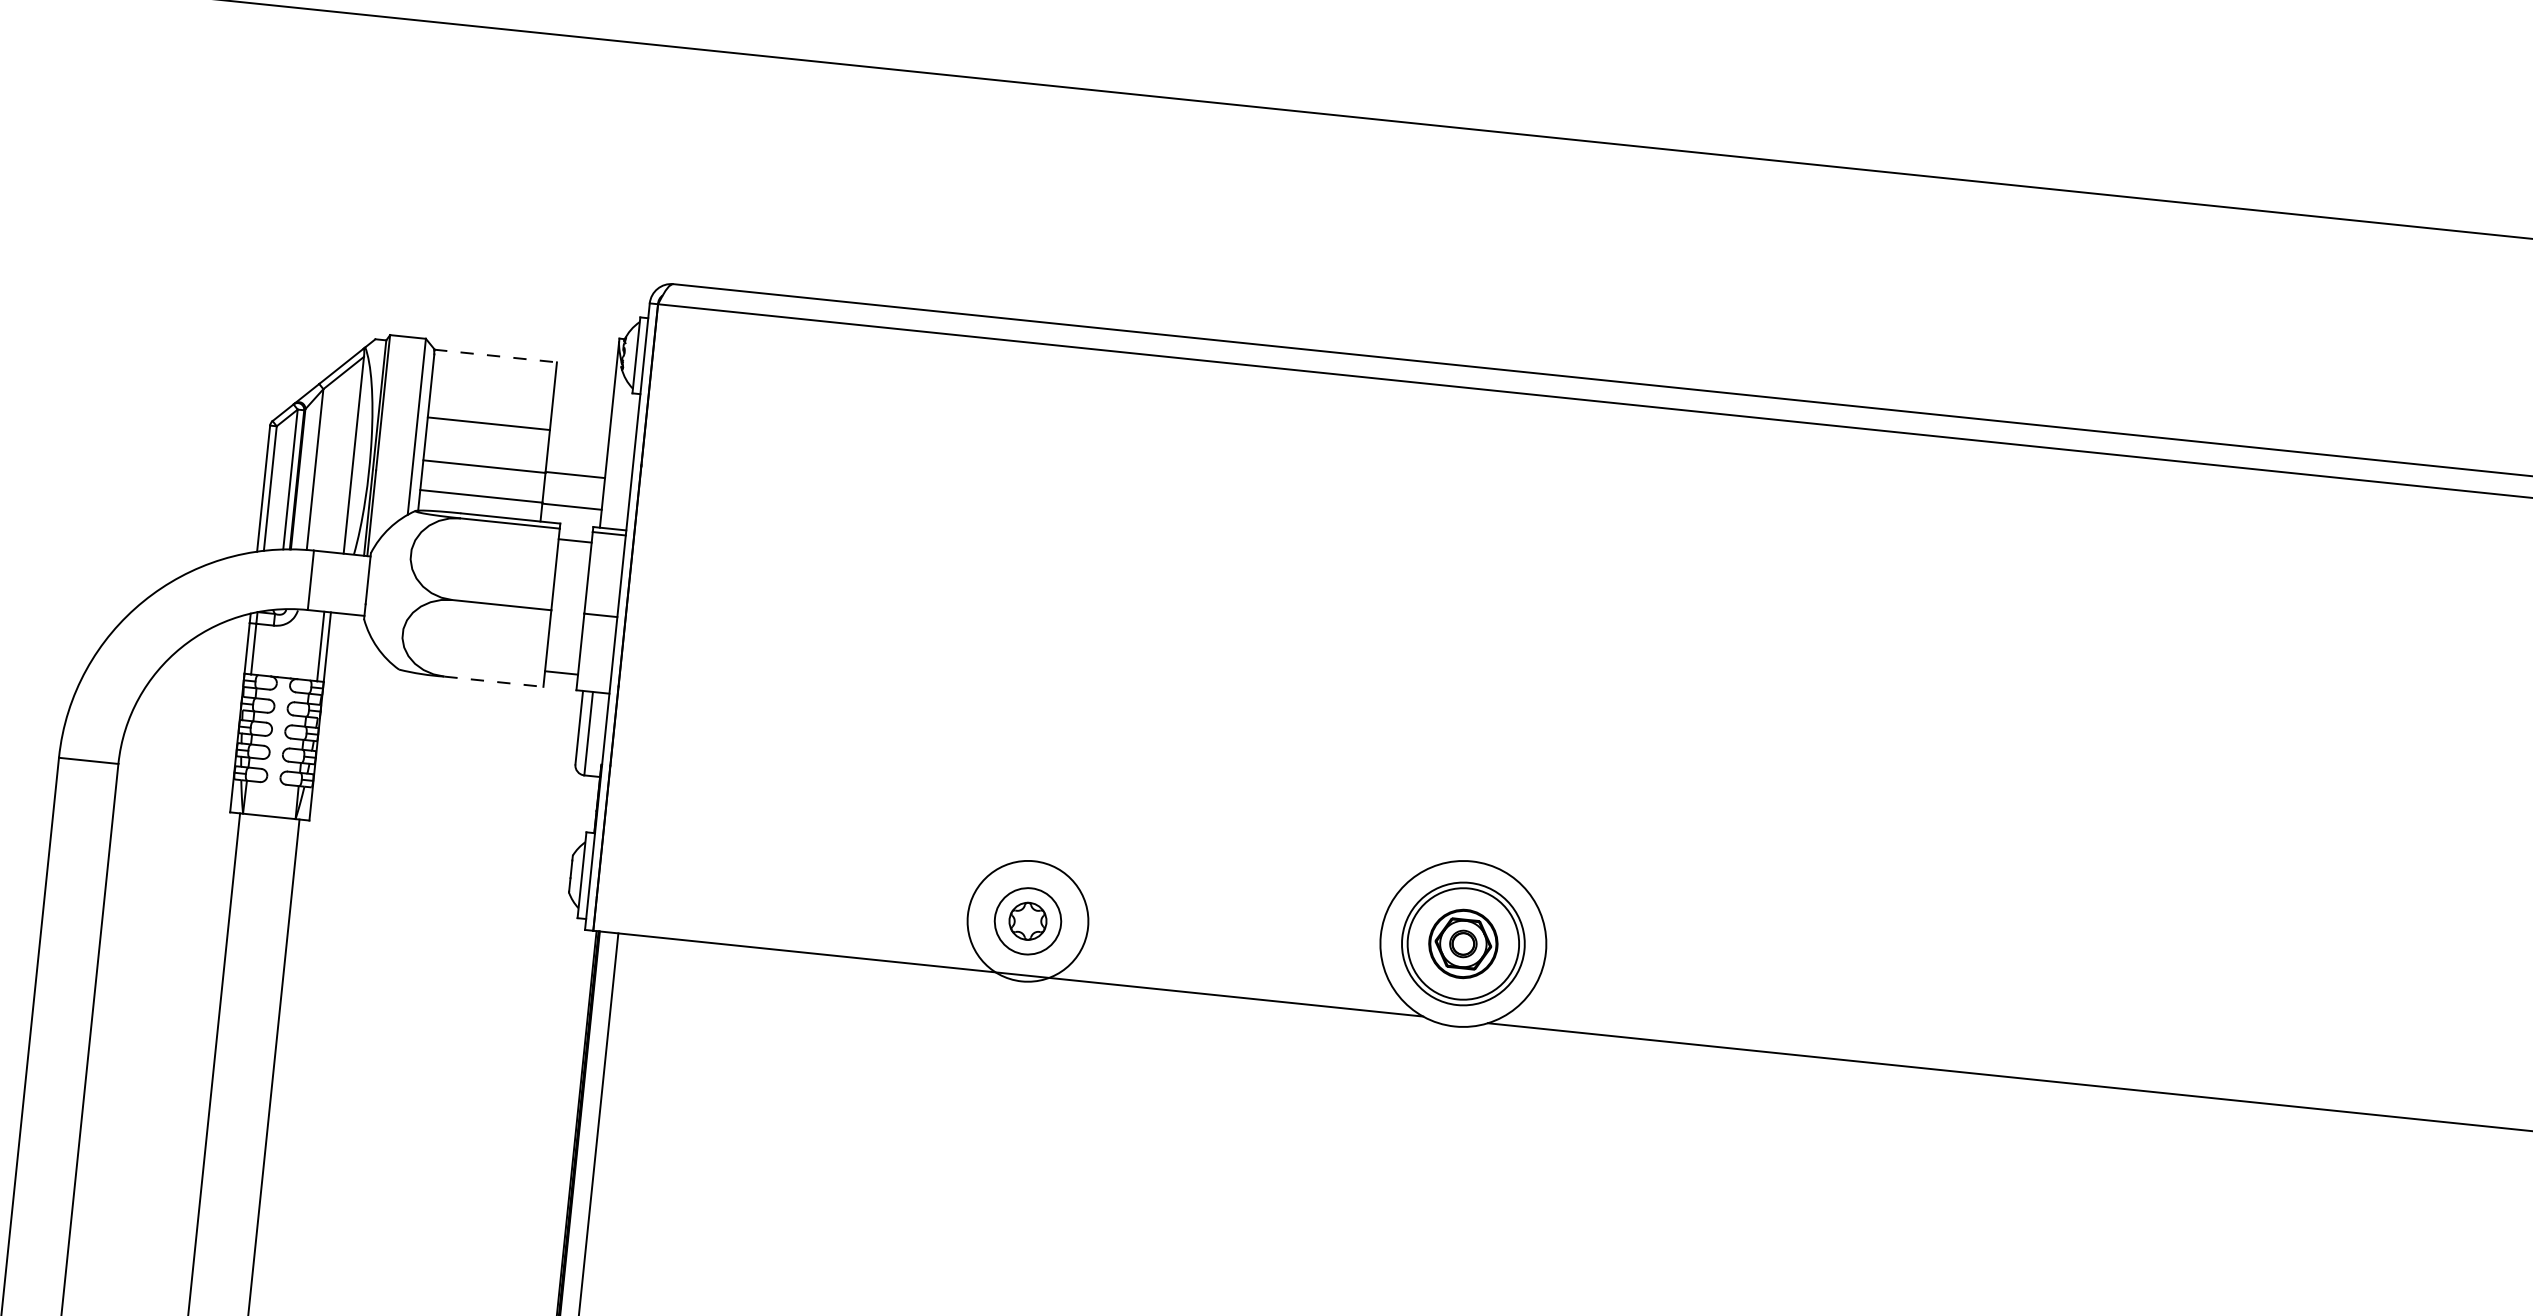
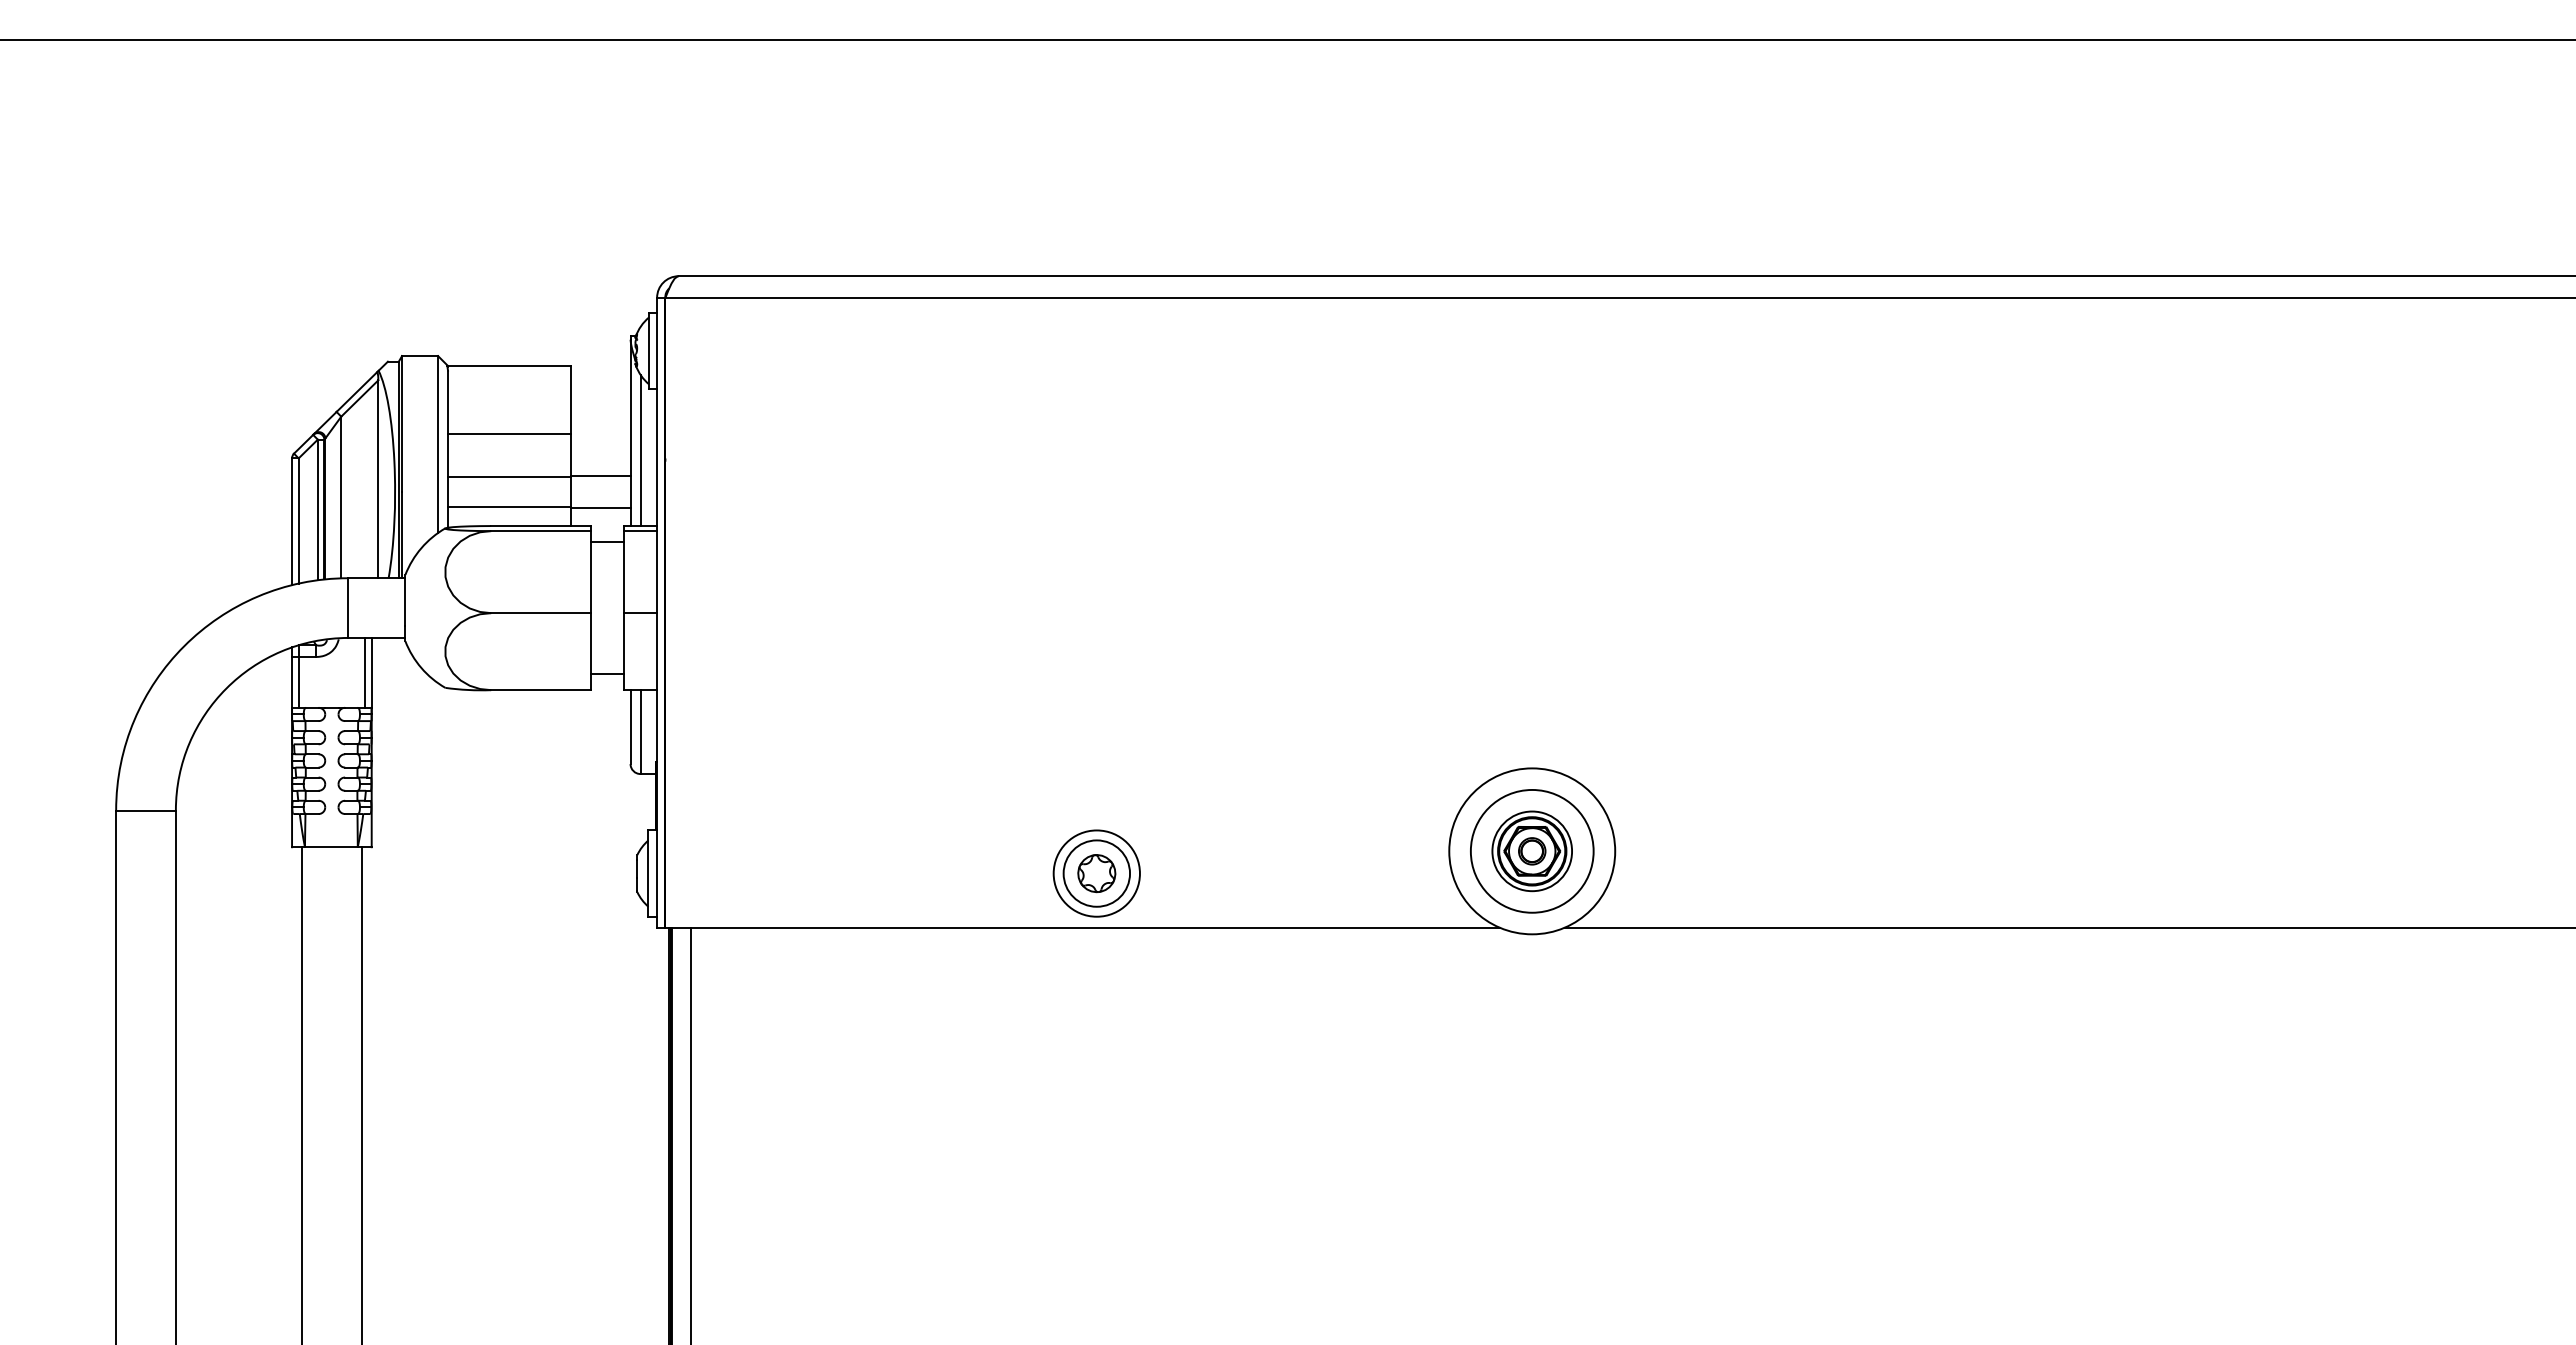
line: (495, 356) -> (509, 366), dashed -> solid
line: (617, 453) -> (640, 450), added
line: (493, 682) -> (540, 690), dashed -> solid
circle: (1027, 921) -> (1096, 873), size x0.71
circle: (1463, 944) -> (1532, 851), size x0.71

